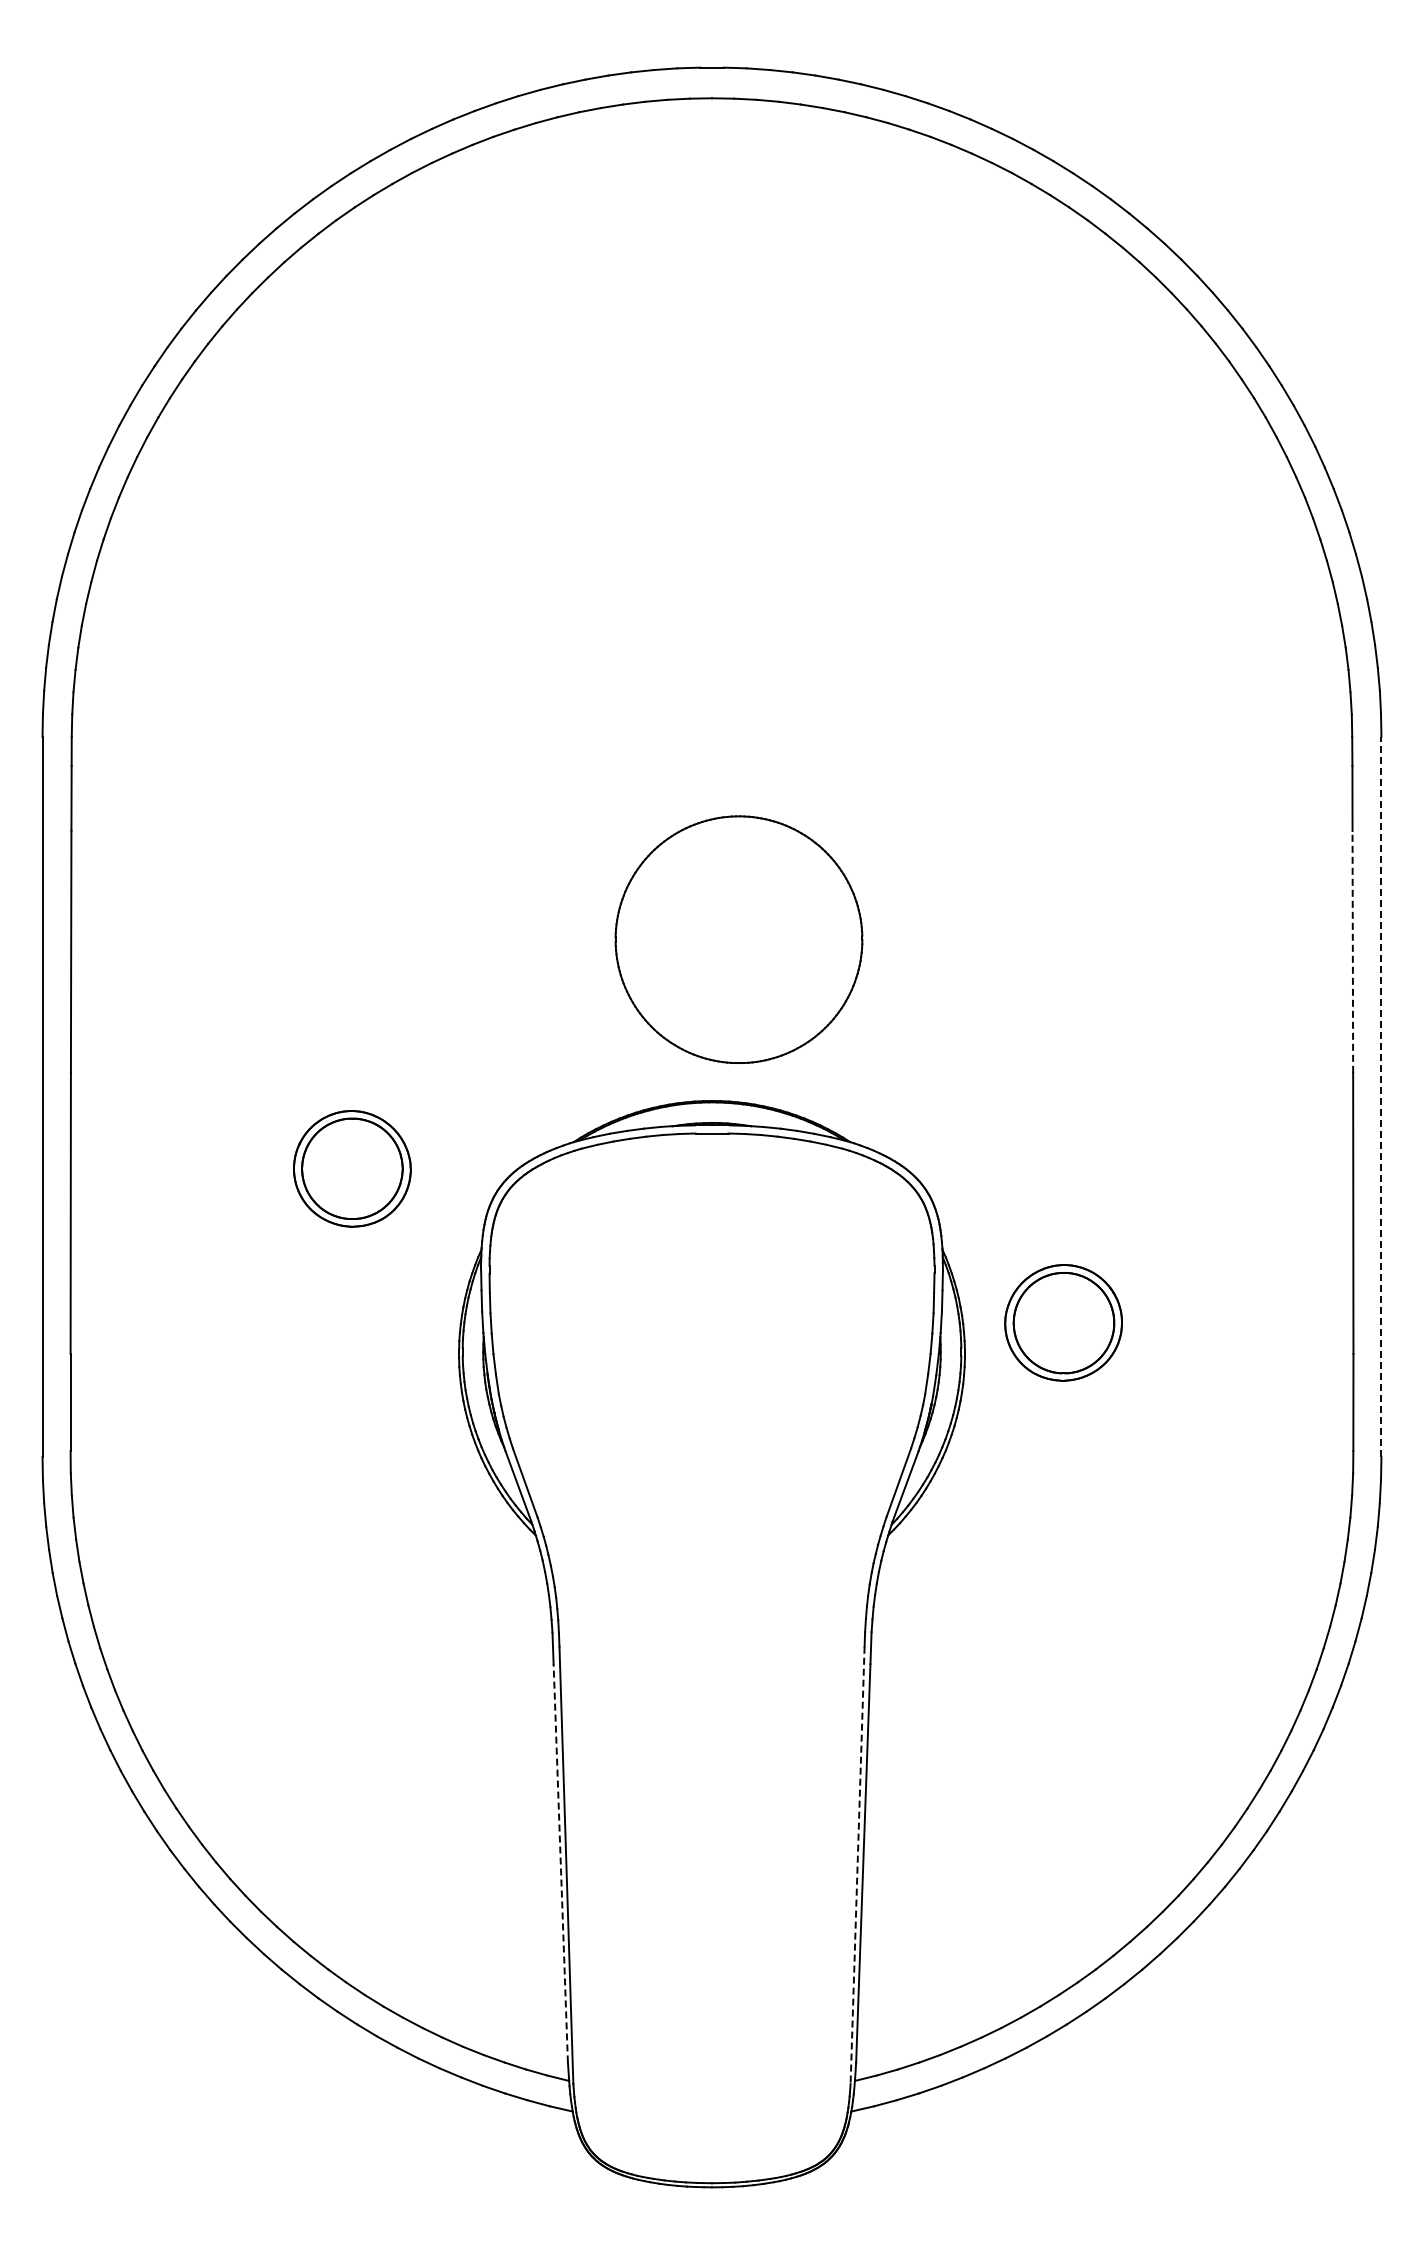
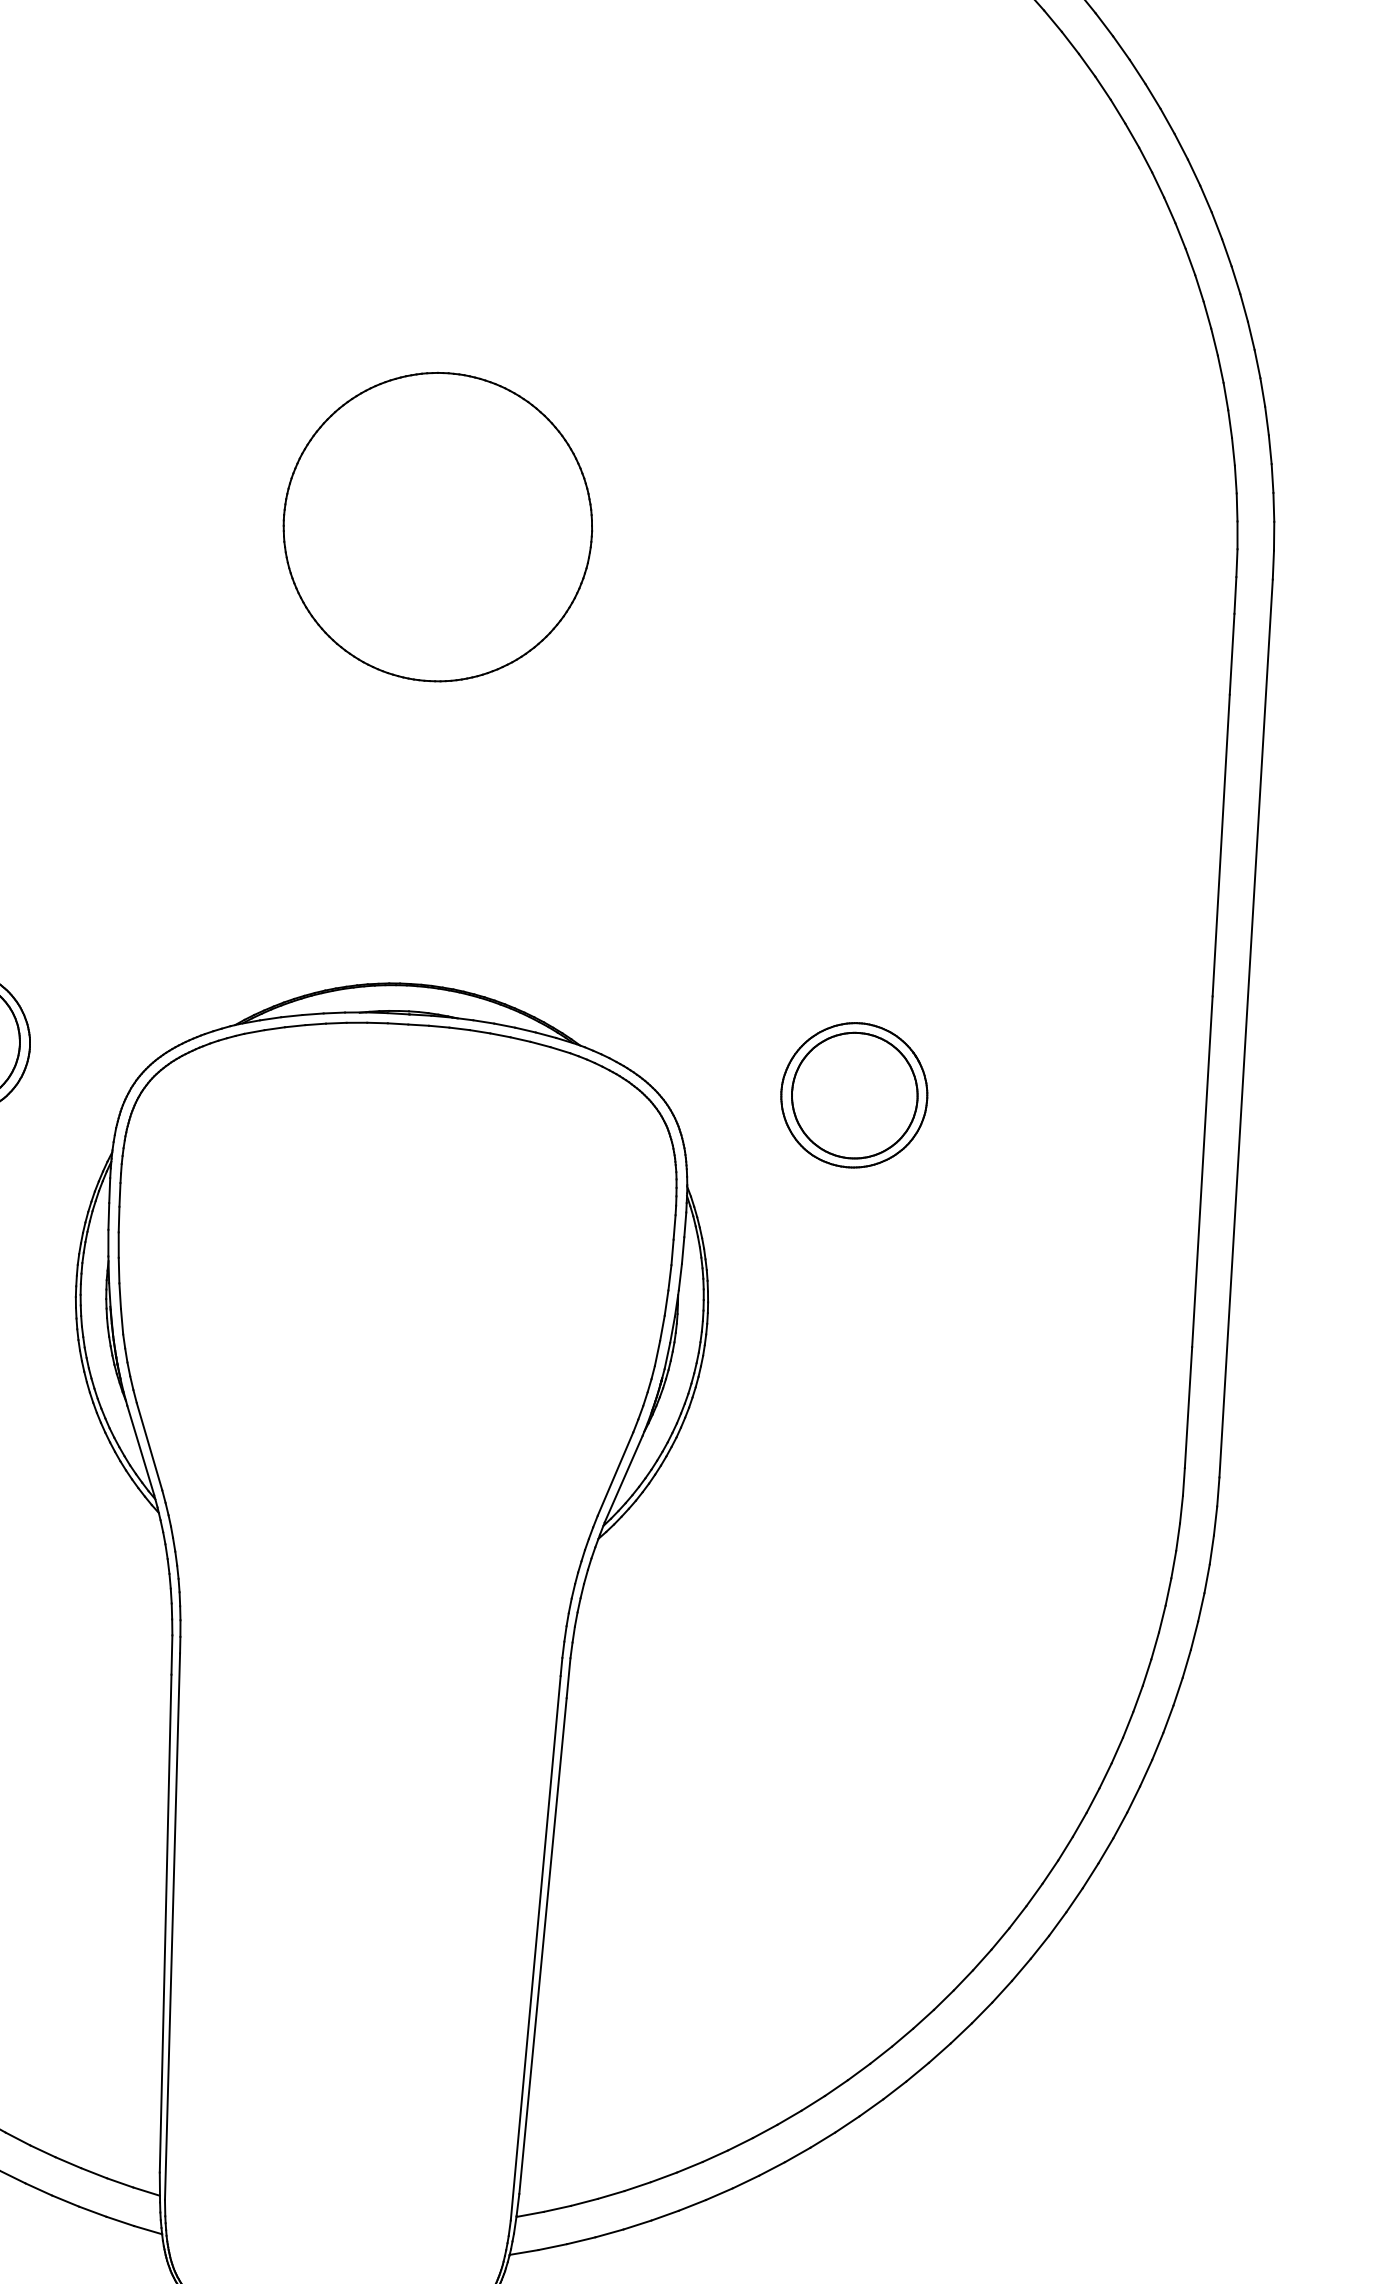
part: (738, 939) -> (437, 526), moved
line: (1352, 951) -> (1220, 844), dashed -> solid
line: (1381, 1096) -> (1246, 1027), dashed -> solid
part: (1063, 1322) -> (854, 1094), moved
line: (560, 1862) -> (165, 1922), dashed -> solid
line: (857, 1865) -> (535, 1948), dashed -> solid

